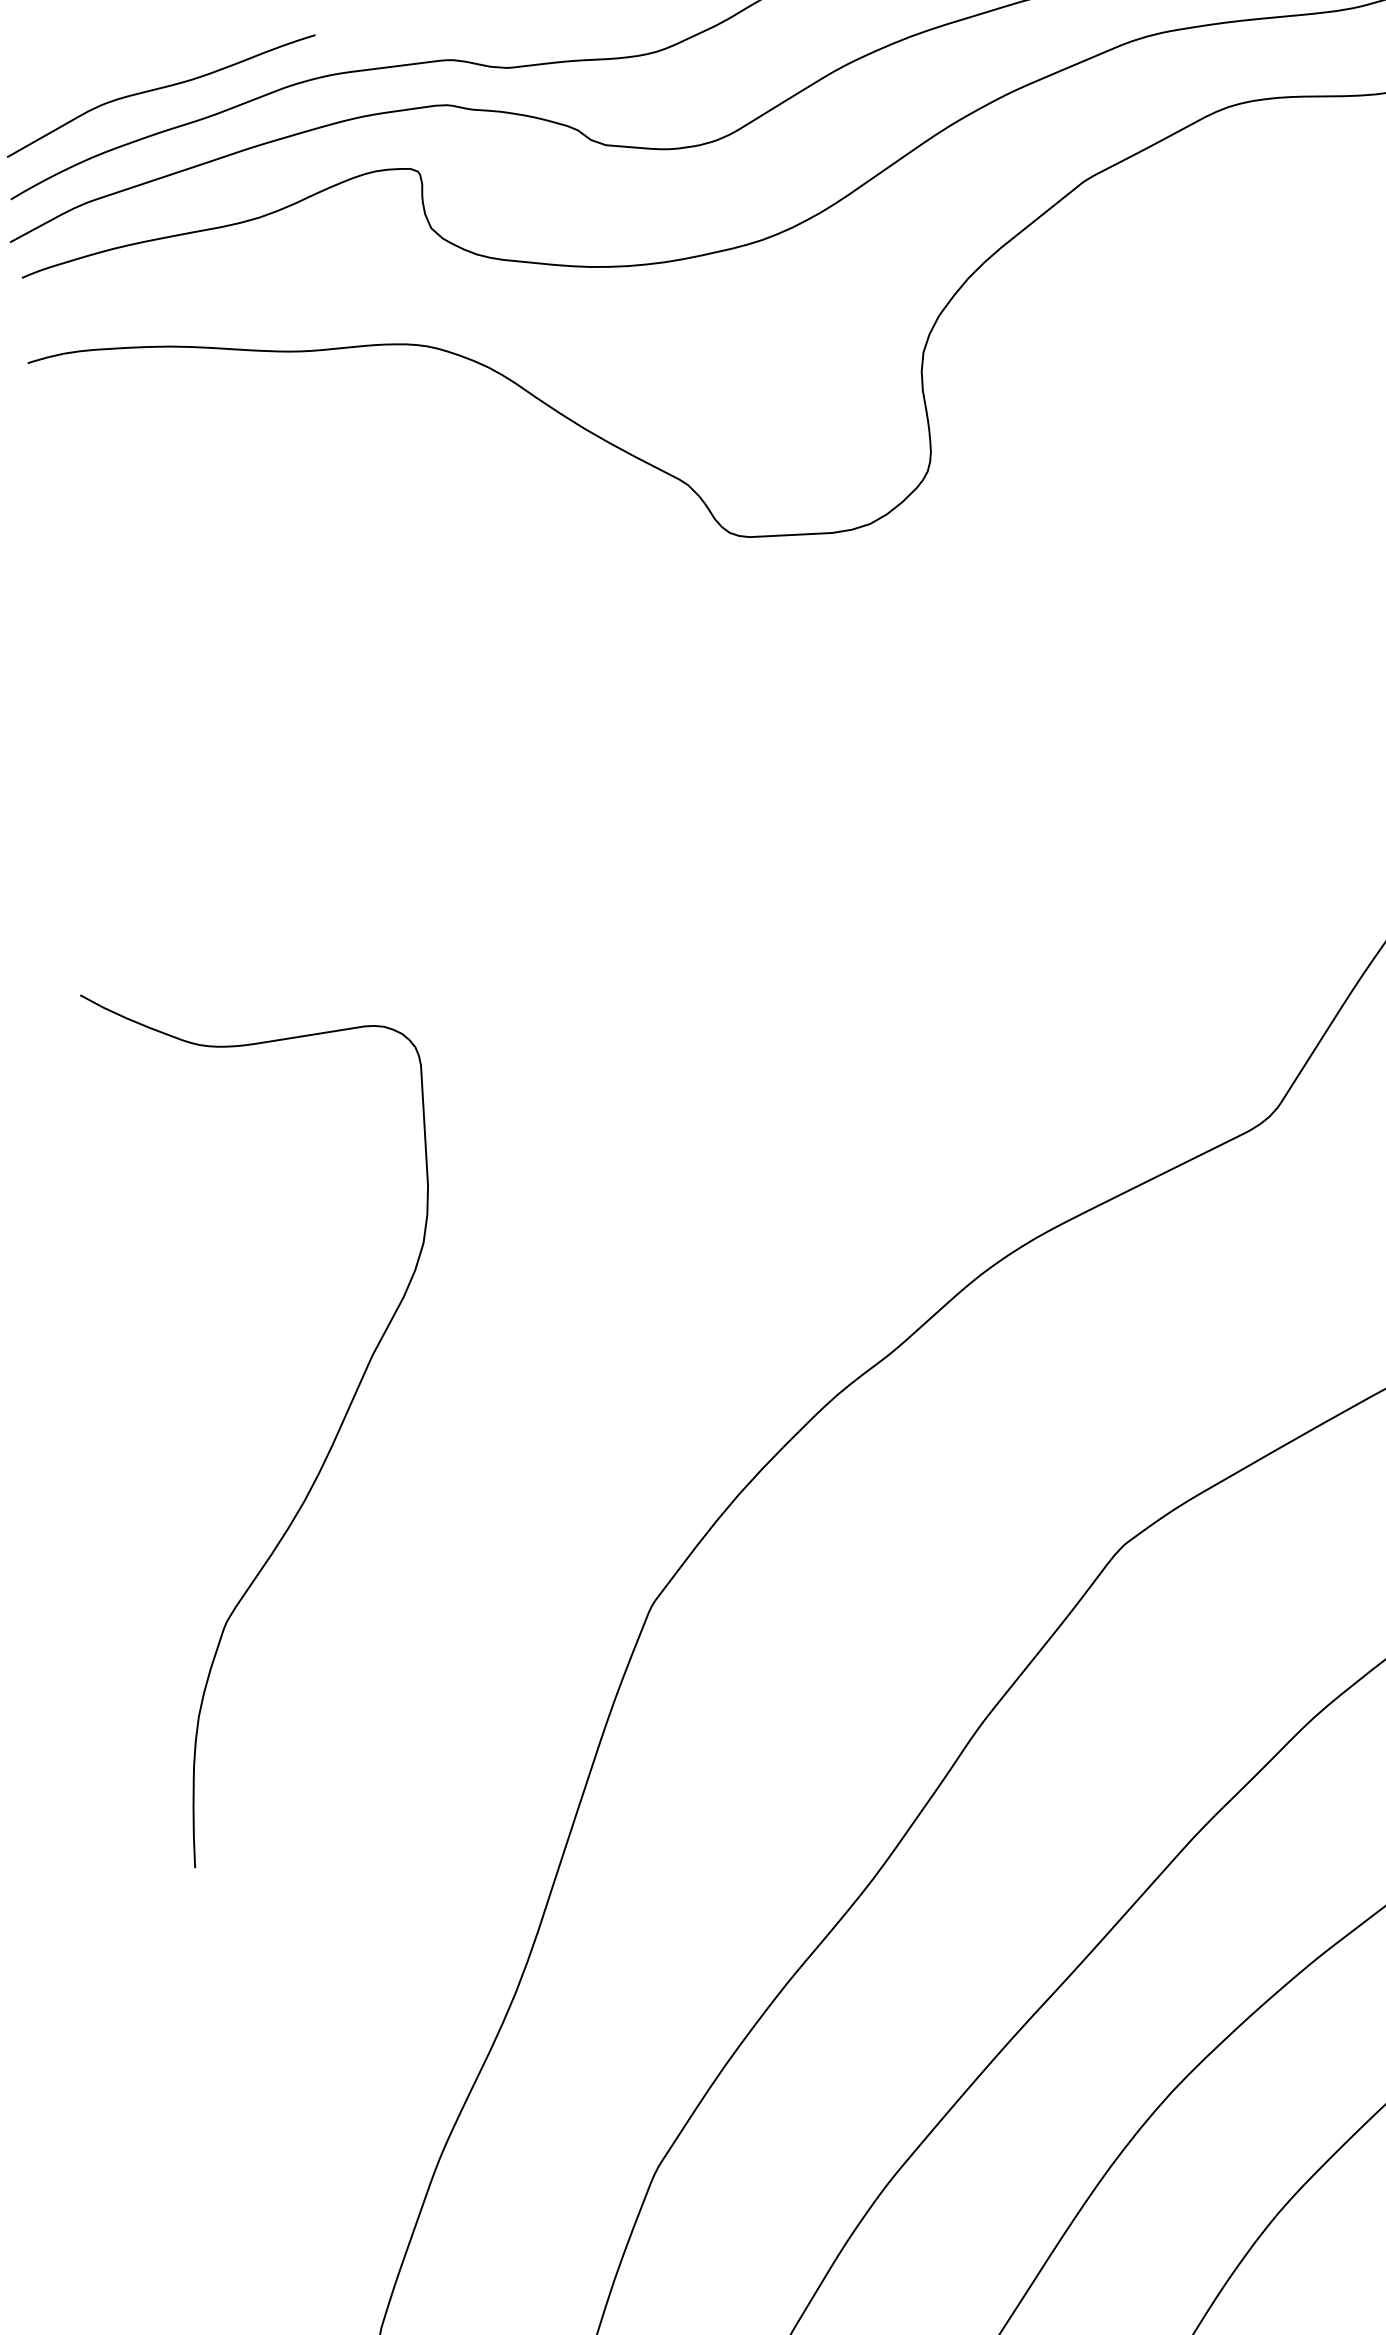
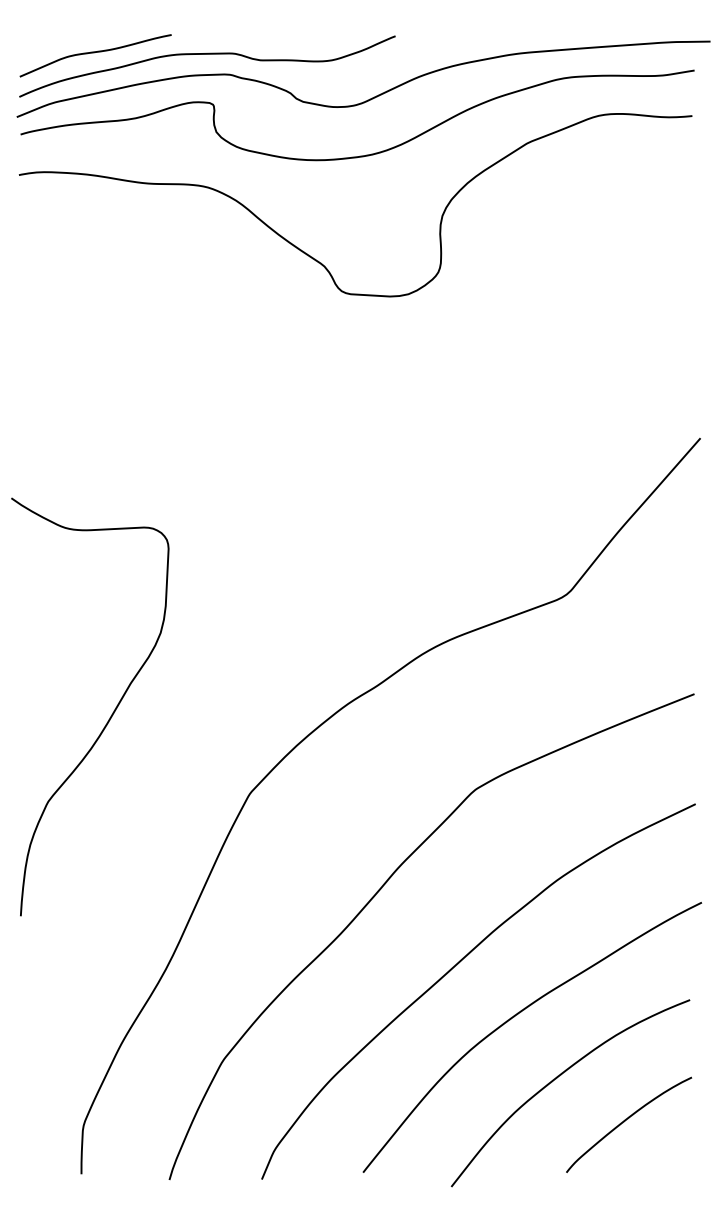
curve: (335, 1431) -> (109, 717), moved

